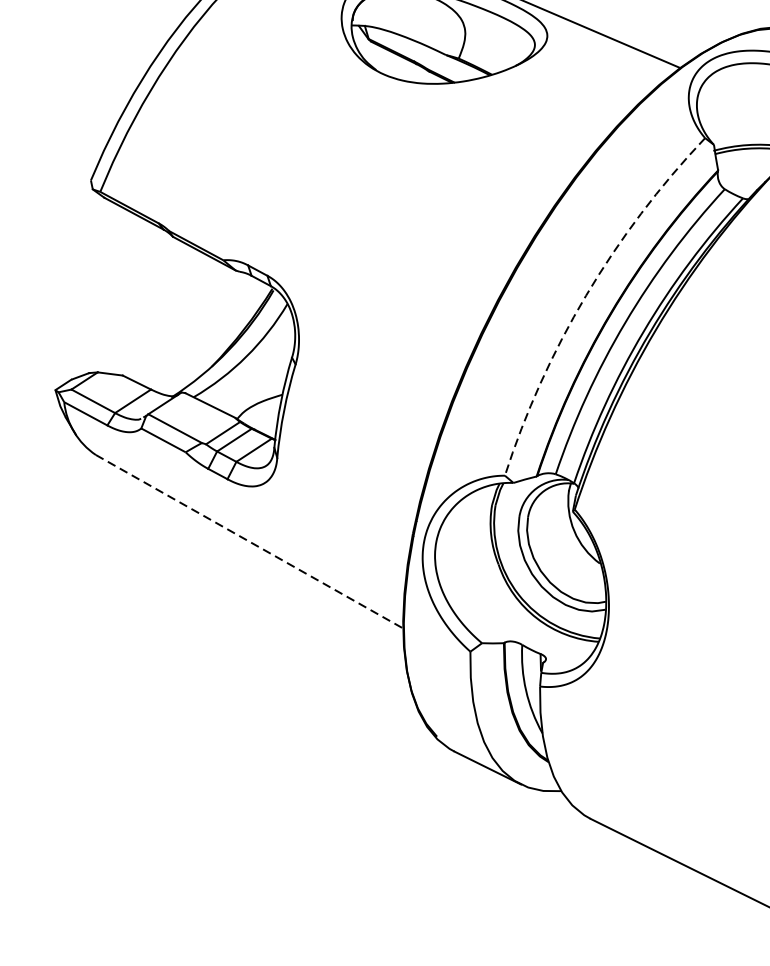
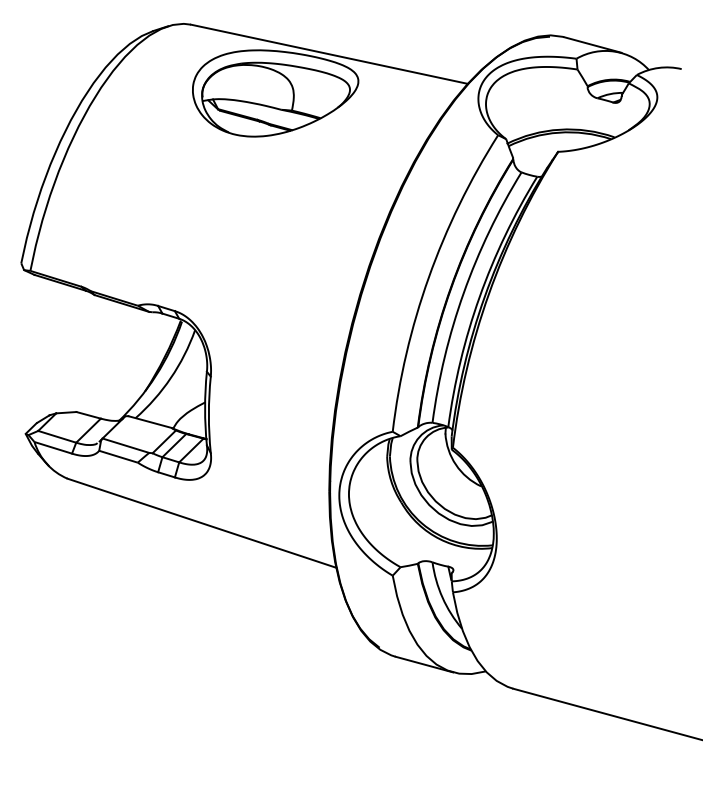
arc: (585, 295) -> (428, 277), dashed -> solid
line: (248, 541) -> (201, 523), dashed -> solid

